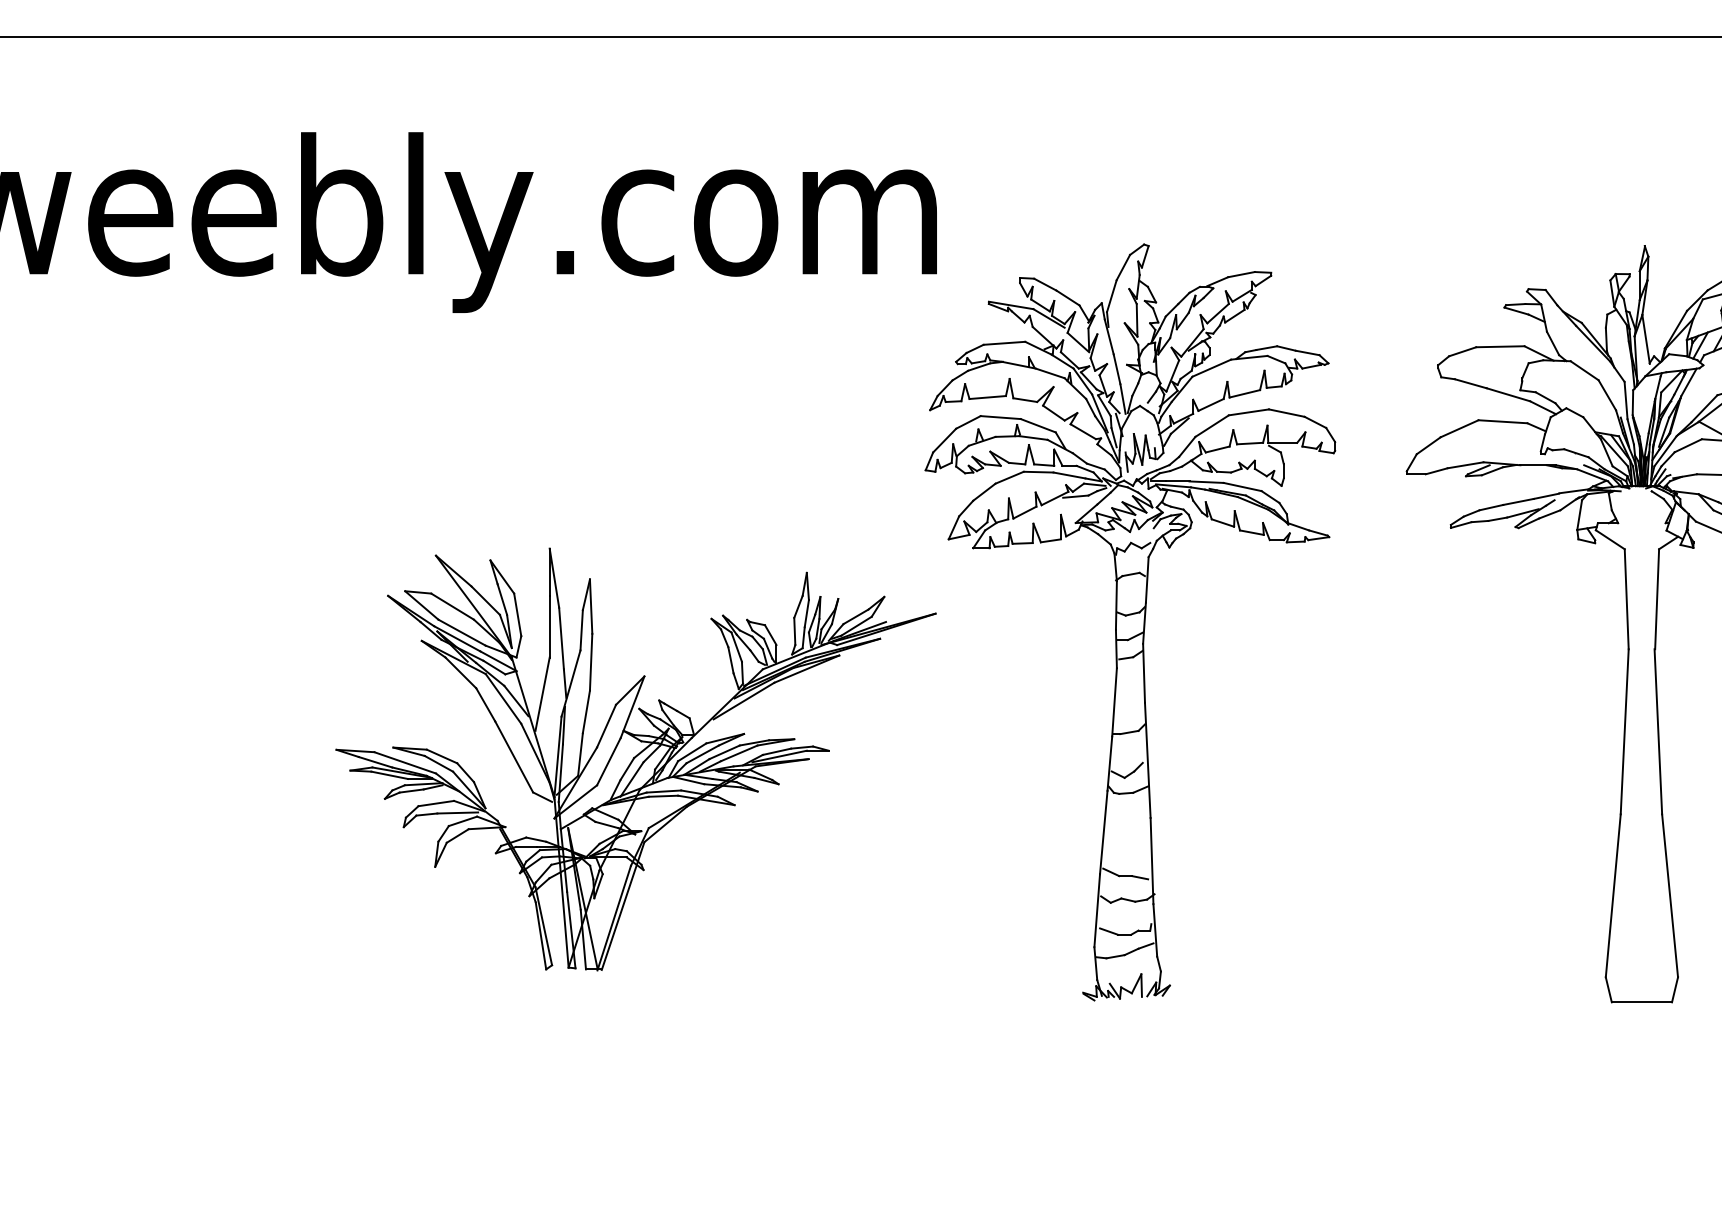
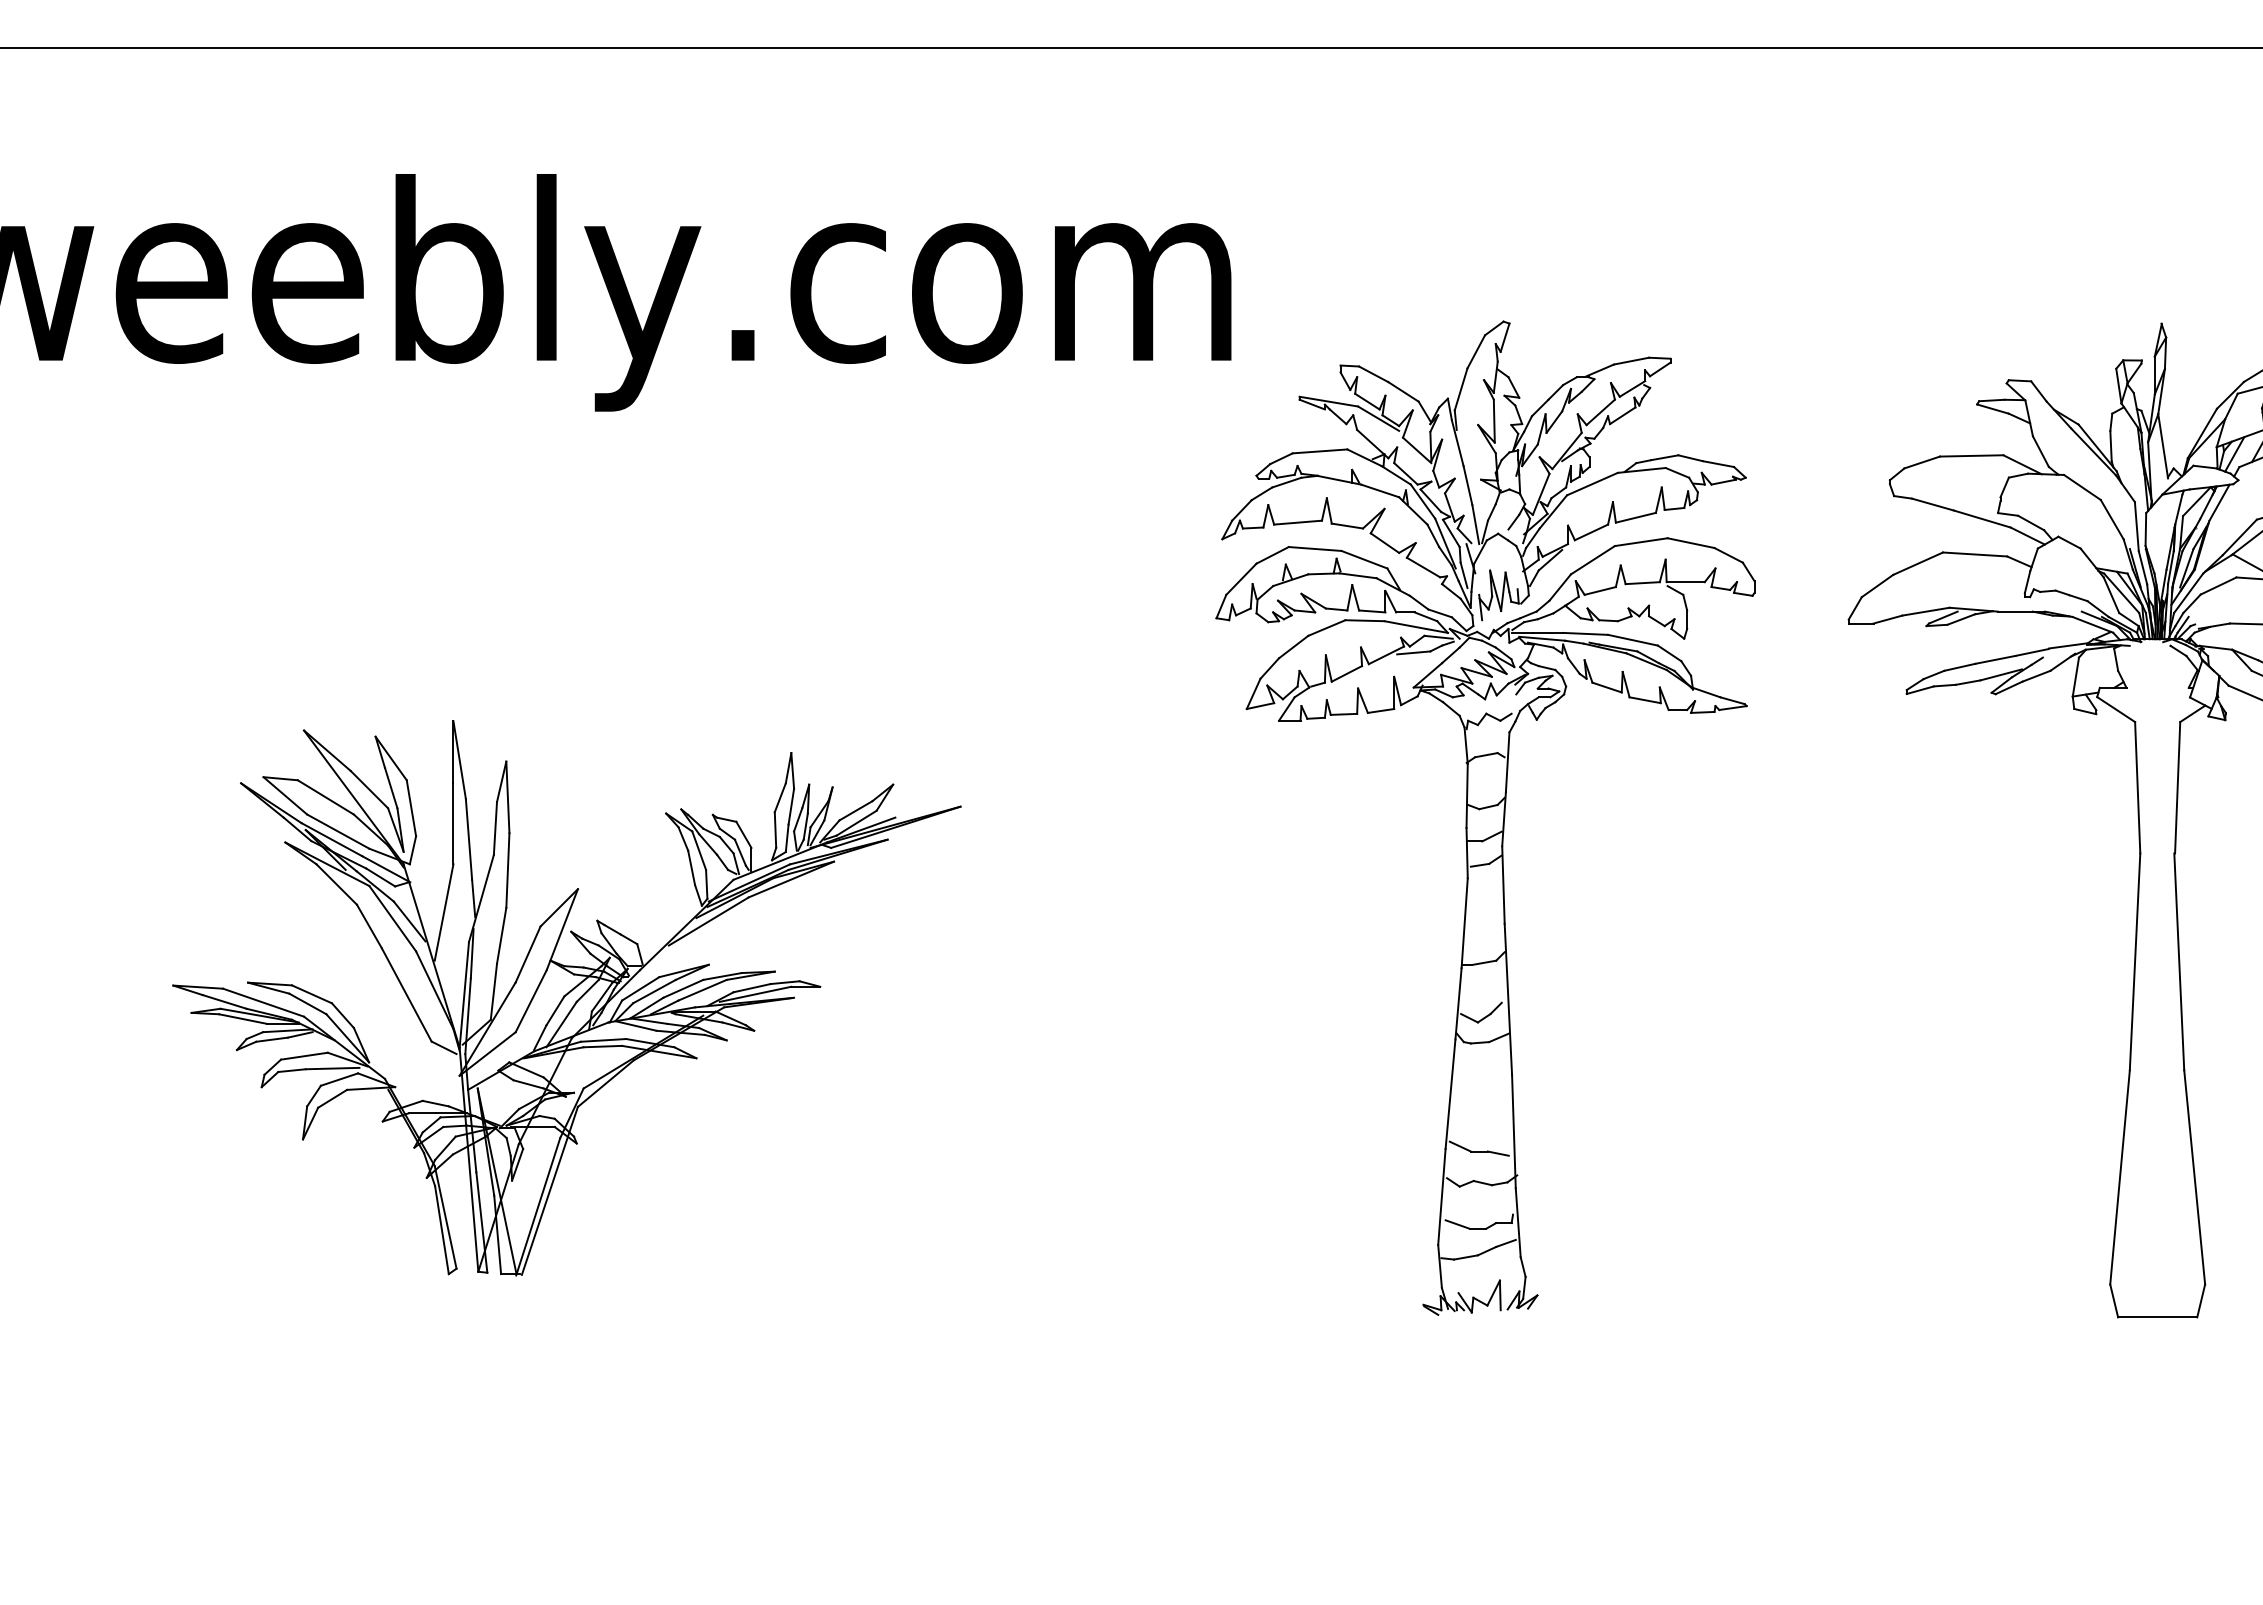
part: (635, 759) -> (566, 998), moved

